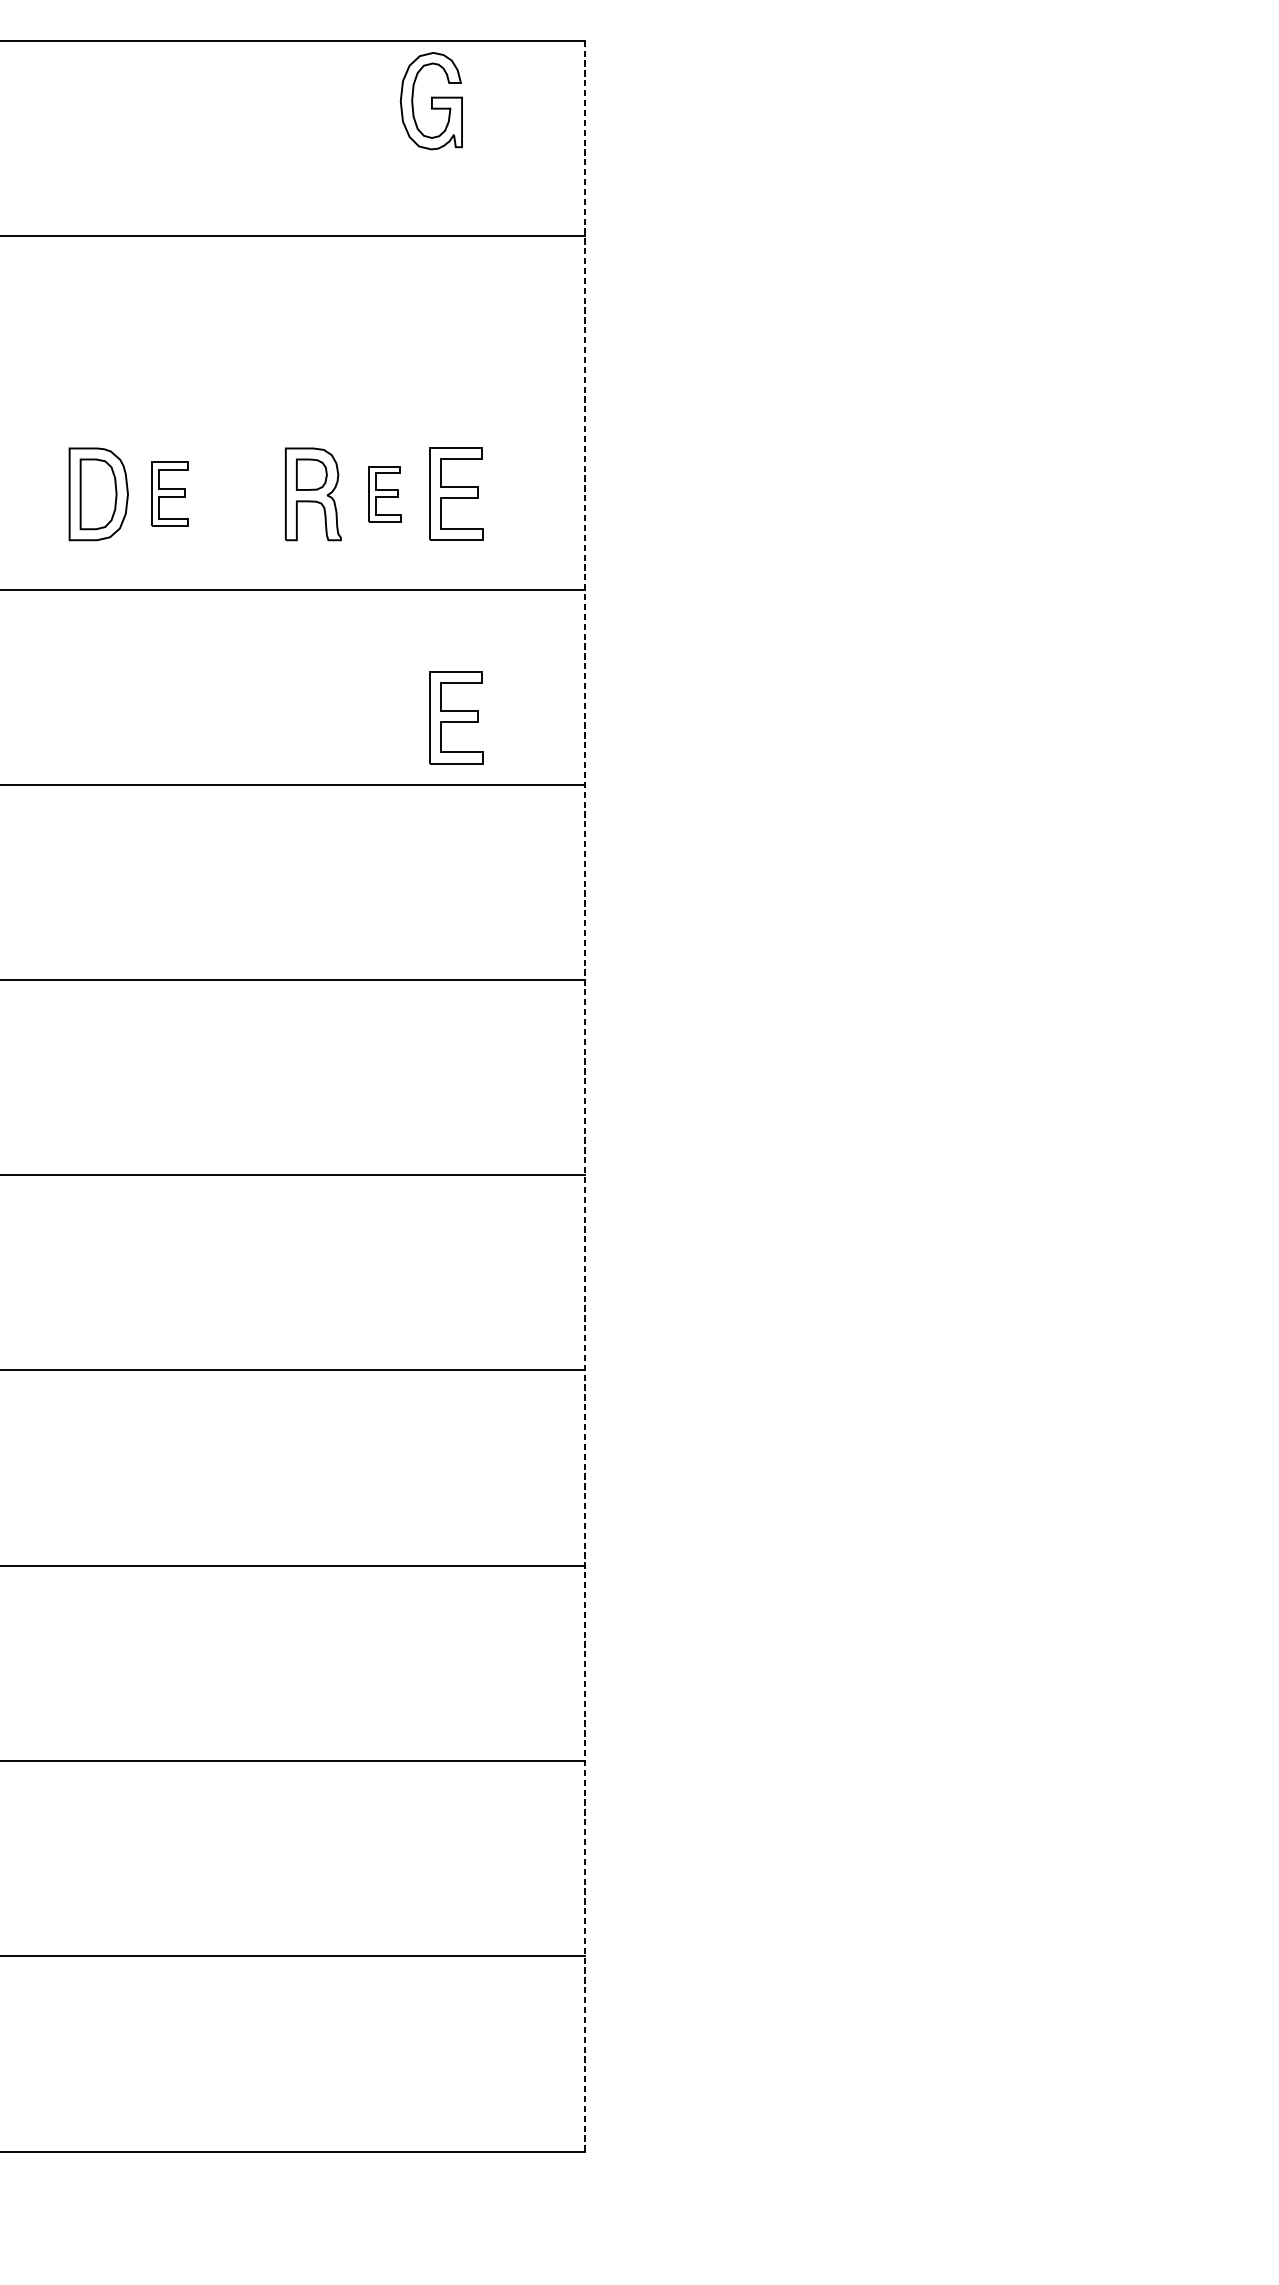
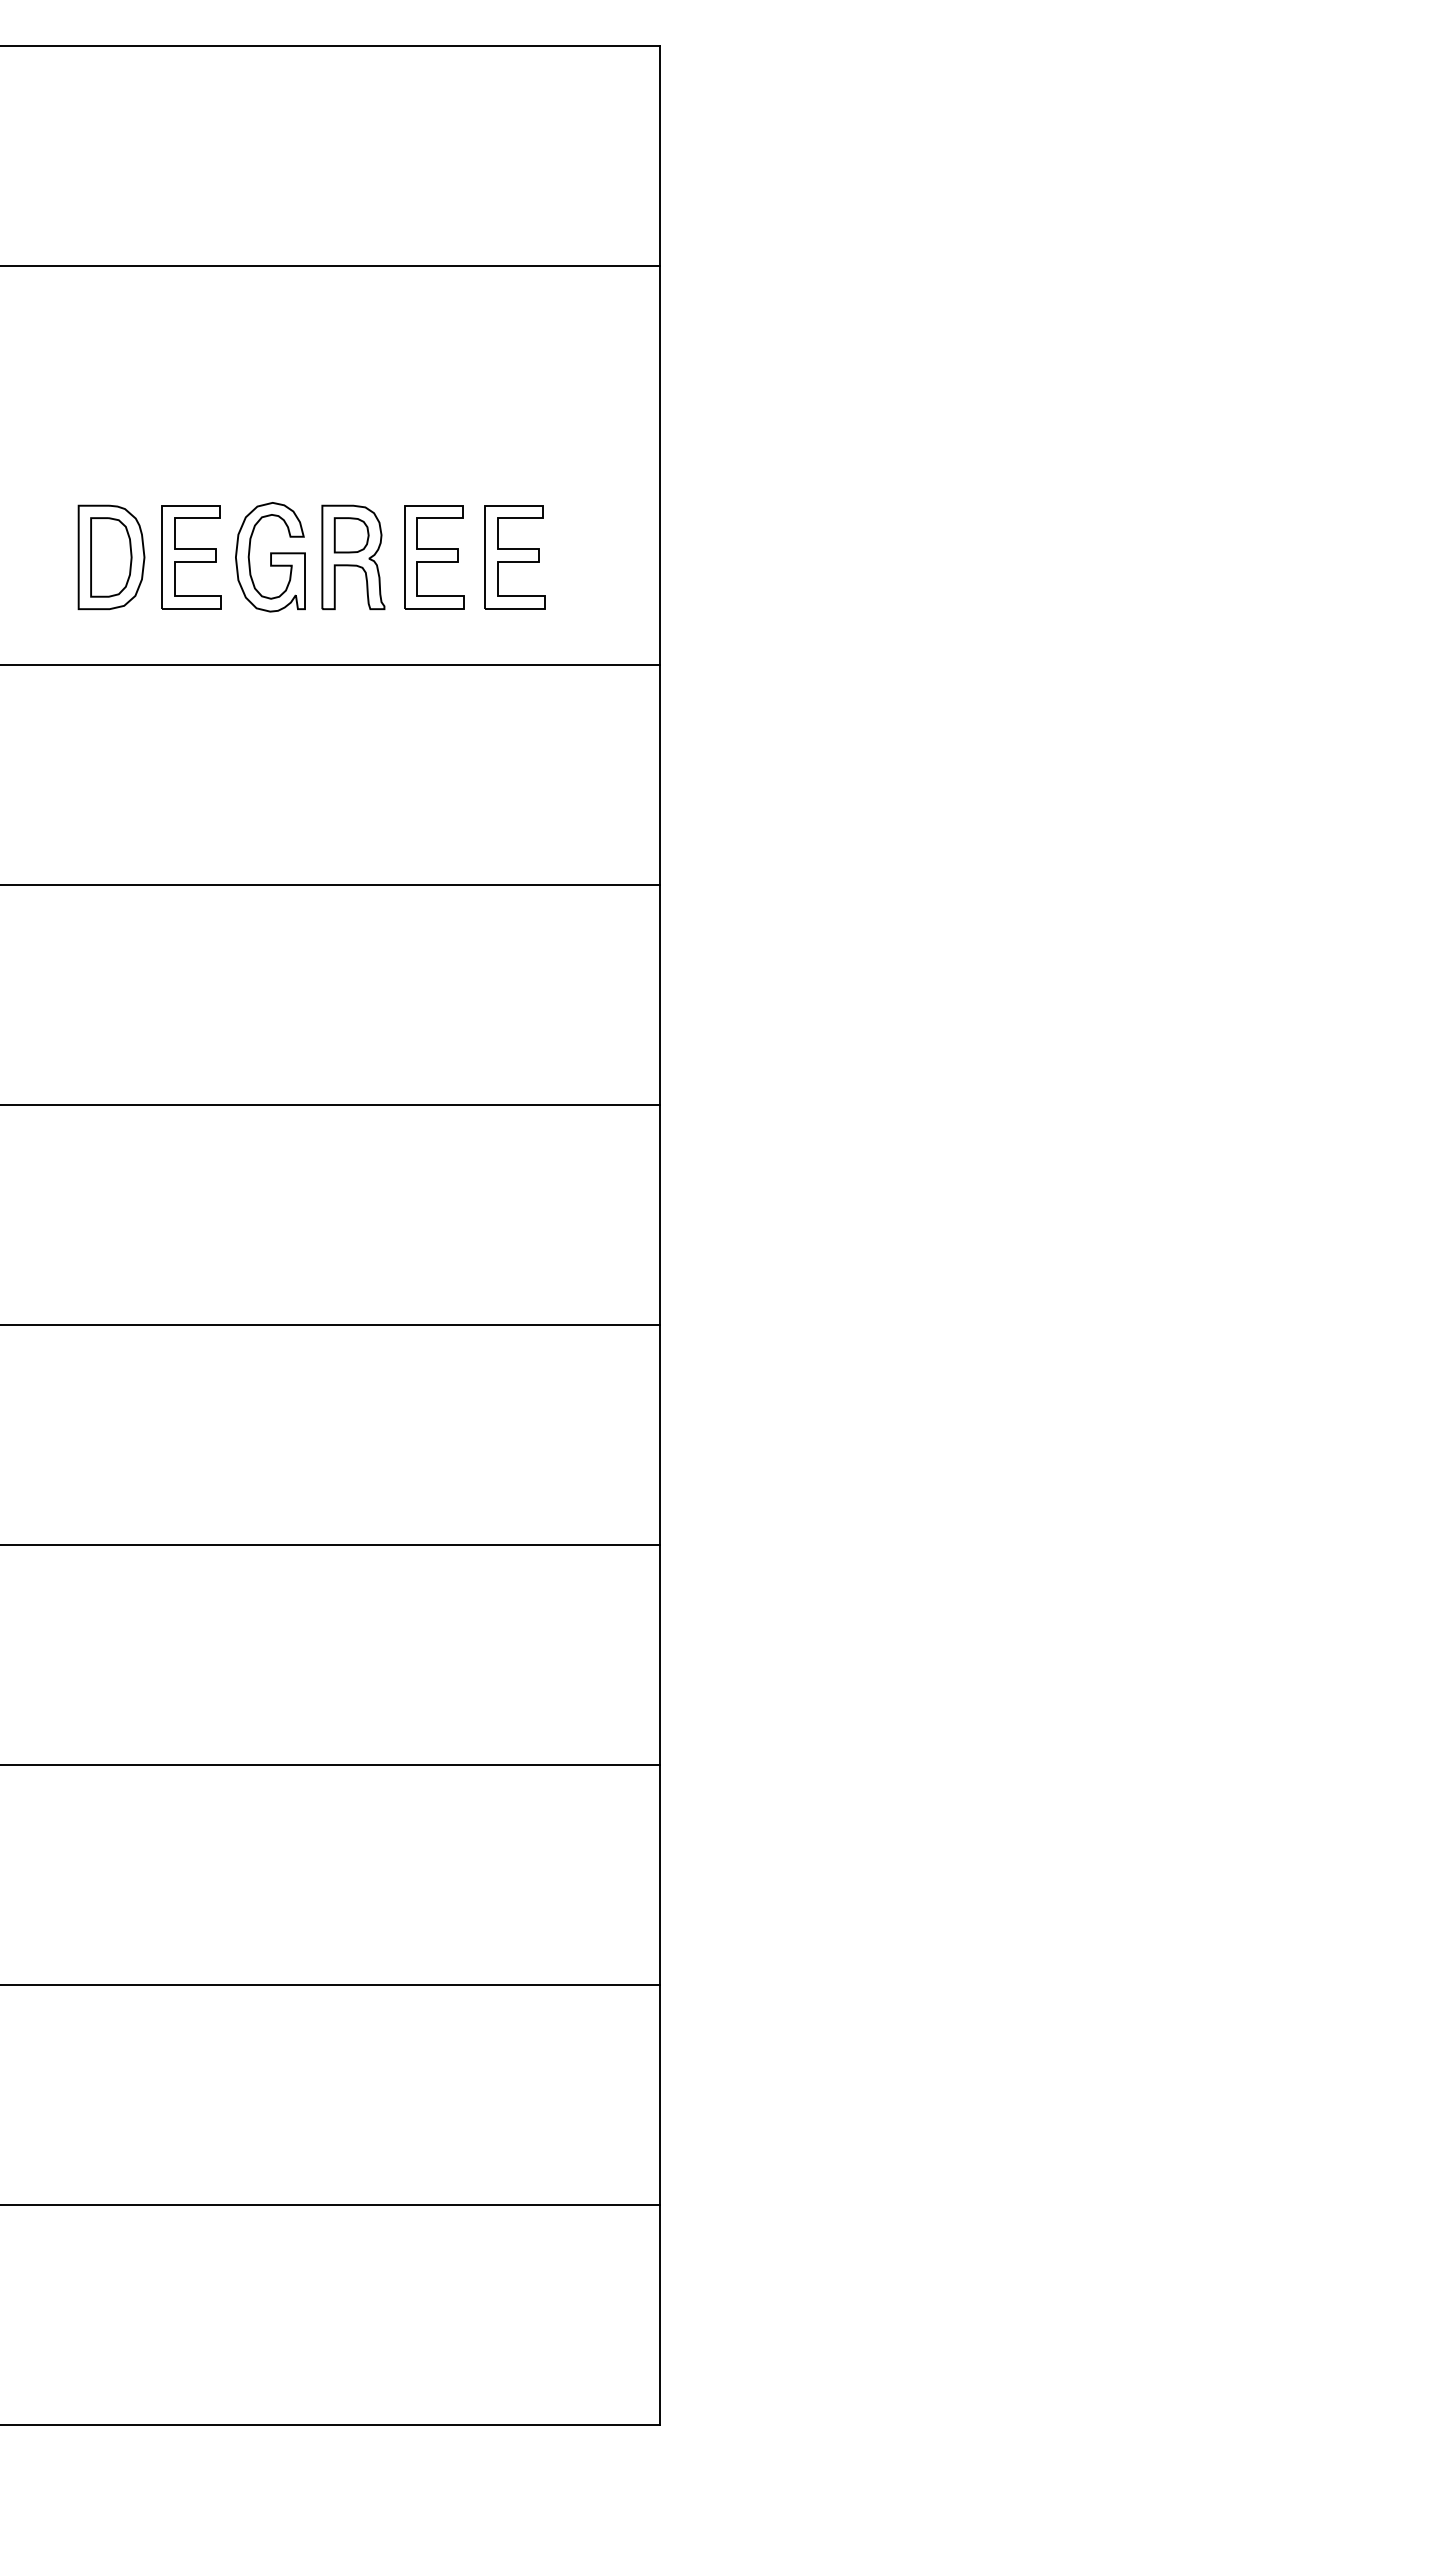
part: (431, 101) -> (270, 557), moved
part: (169, 494) -> (191, 557), size x1.43
part: (385, 494) -> (434, 557), size x1.67
part: (456, 717) -> (514, 809), removed
line: (584, 1095) -> (659, 1235), dashed -> solid

